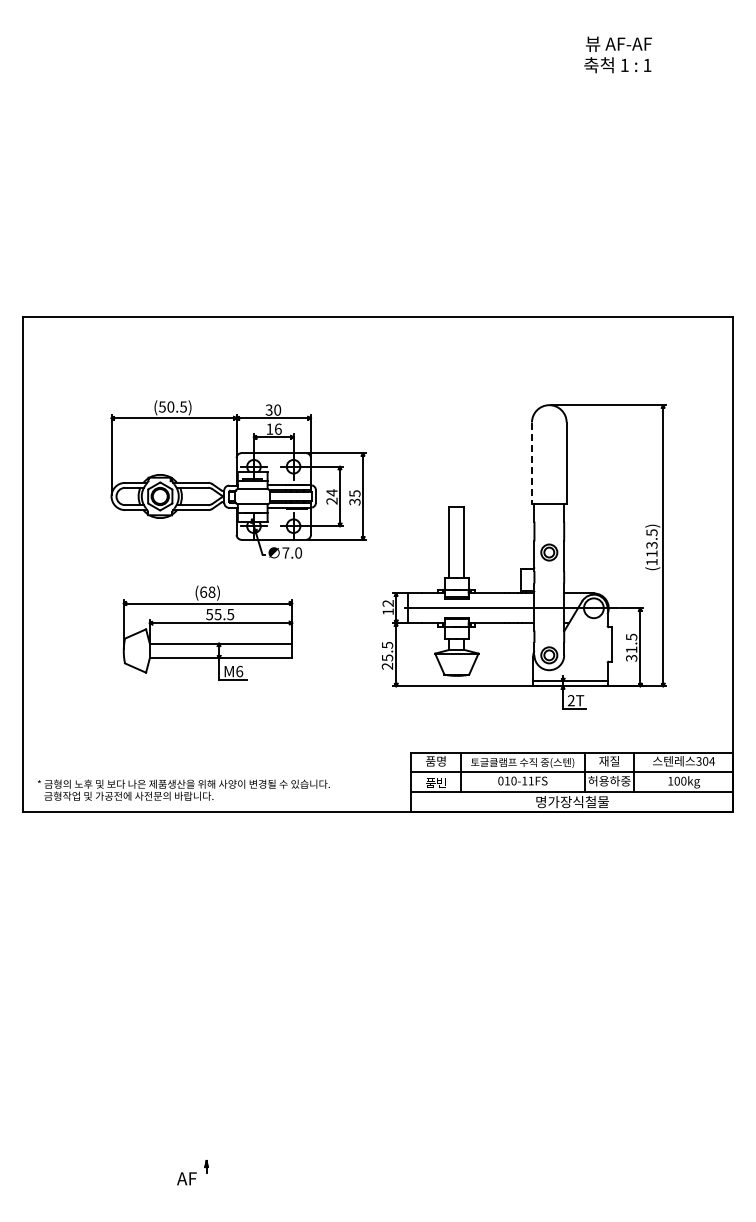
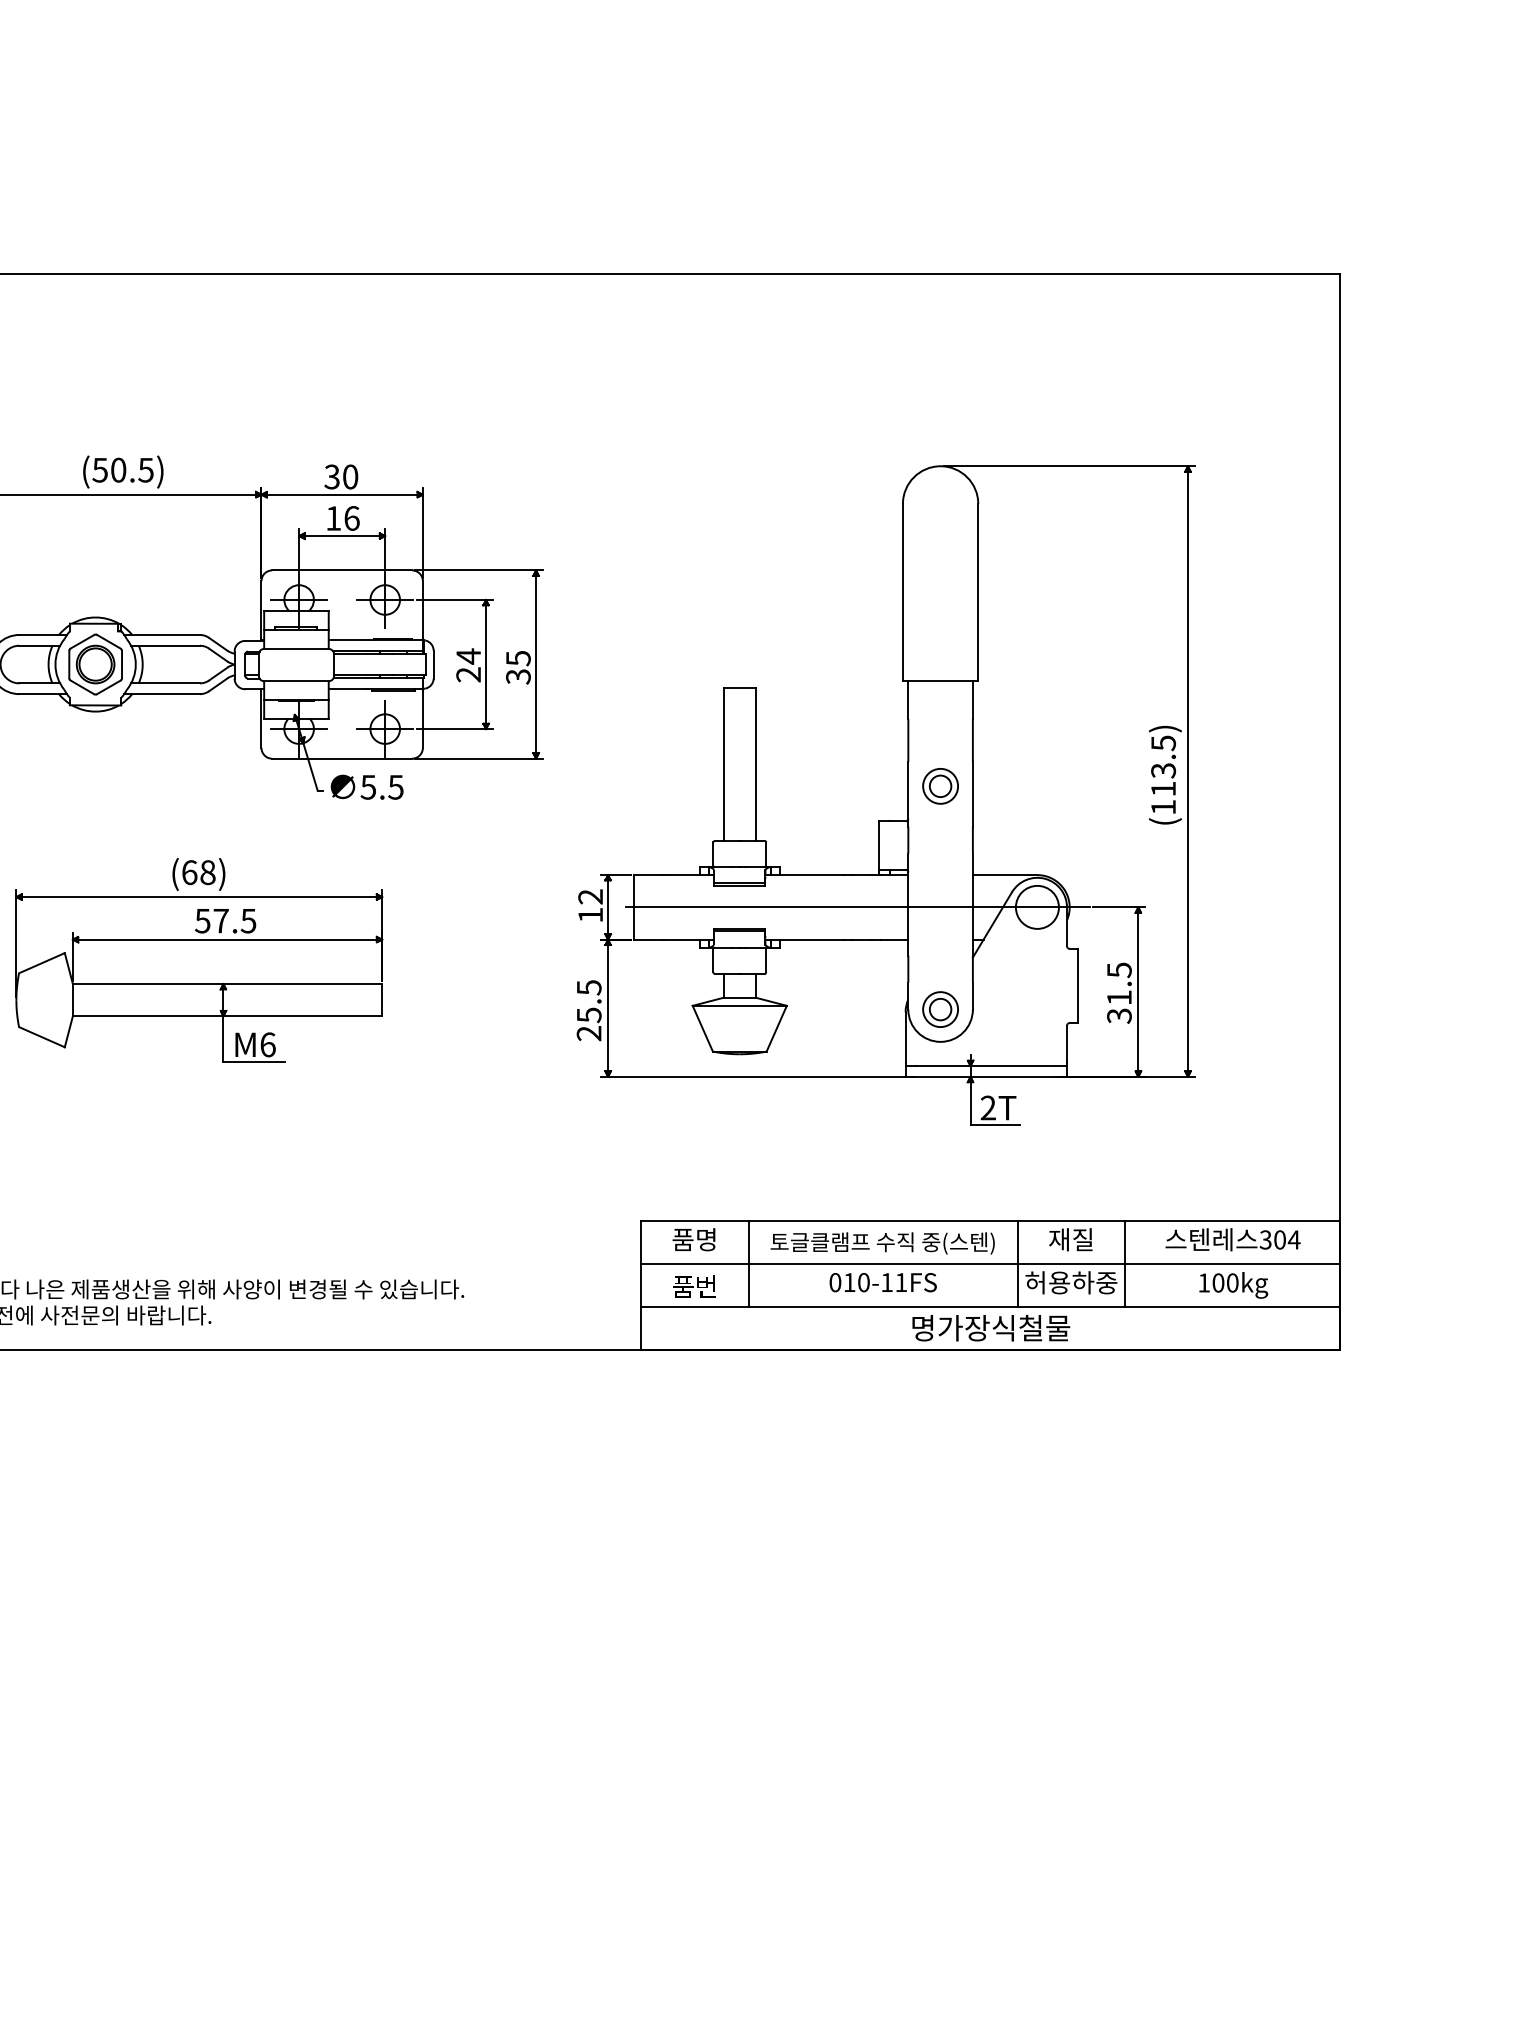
line: (531, 463) -> (901, 592), dashed -> solid
text: (292, 552) -> (382, 786), 7.0 -> 5.5
text: (217, 614) -> (219, 920), 55.5 -> 57.5

